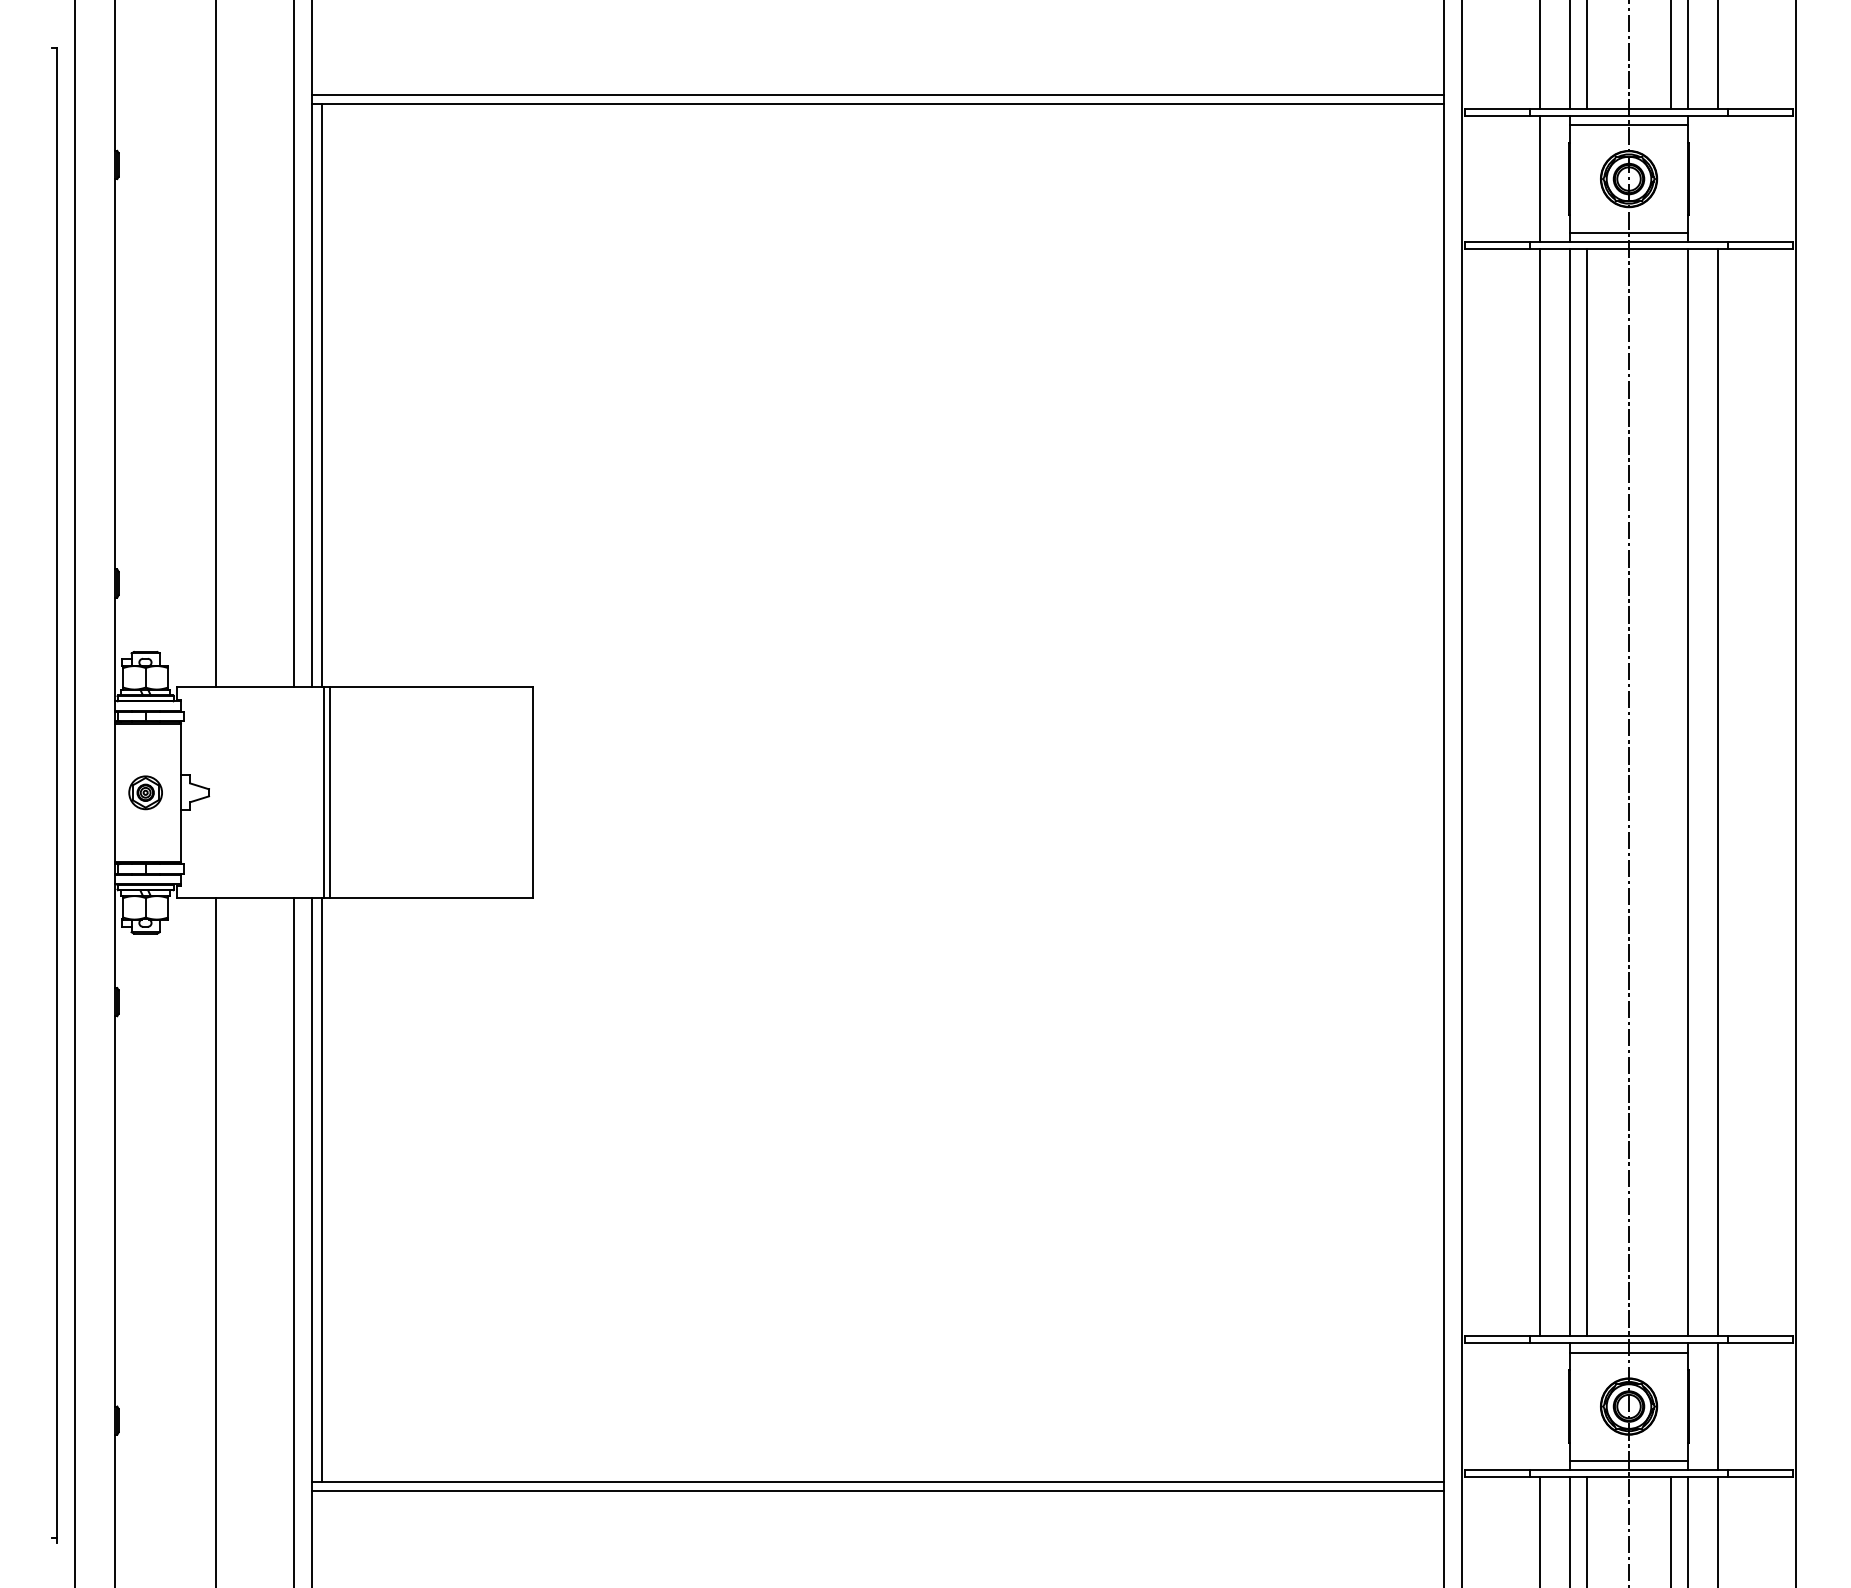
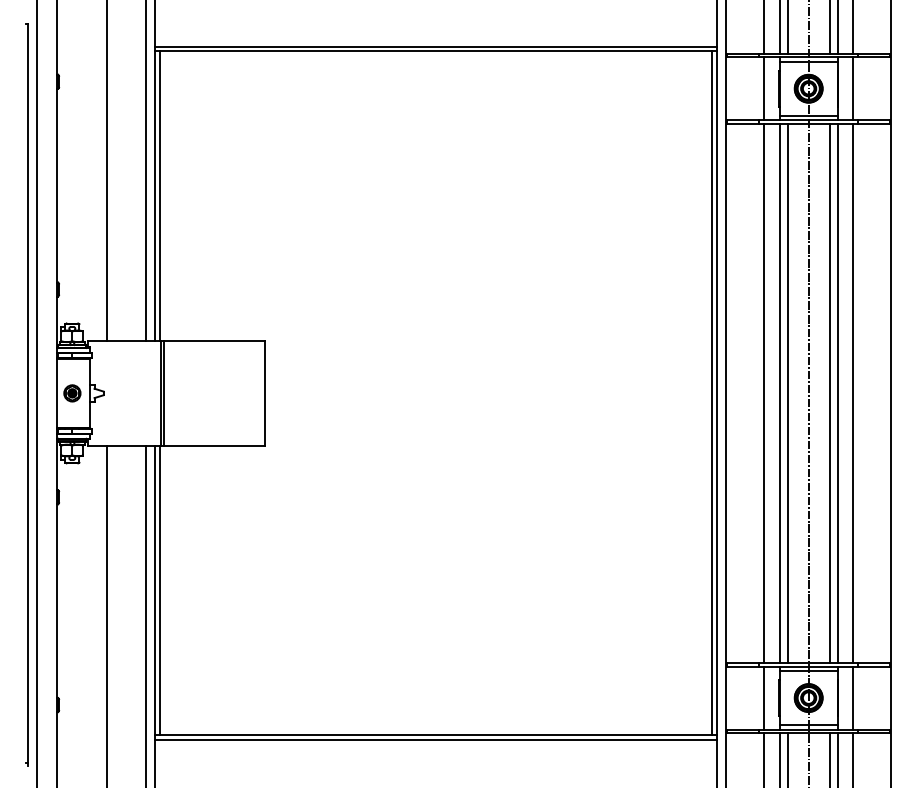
line: (1717, 178) -> (852, 88), added
line: (1435, 792) -> (712, 393), added
line: (1670, 792) -> (829, 393), added
line: (1539, 1405) -> (764, 697), added

